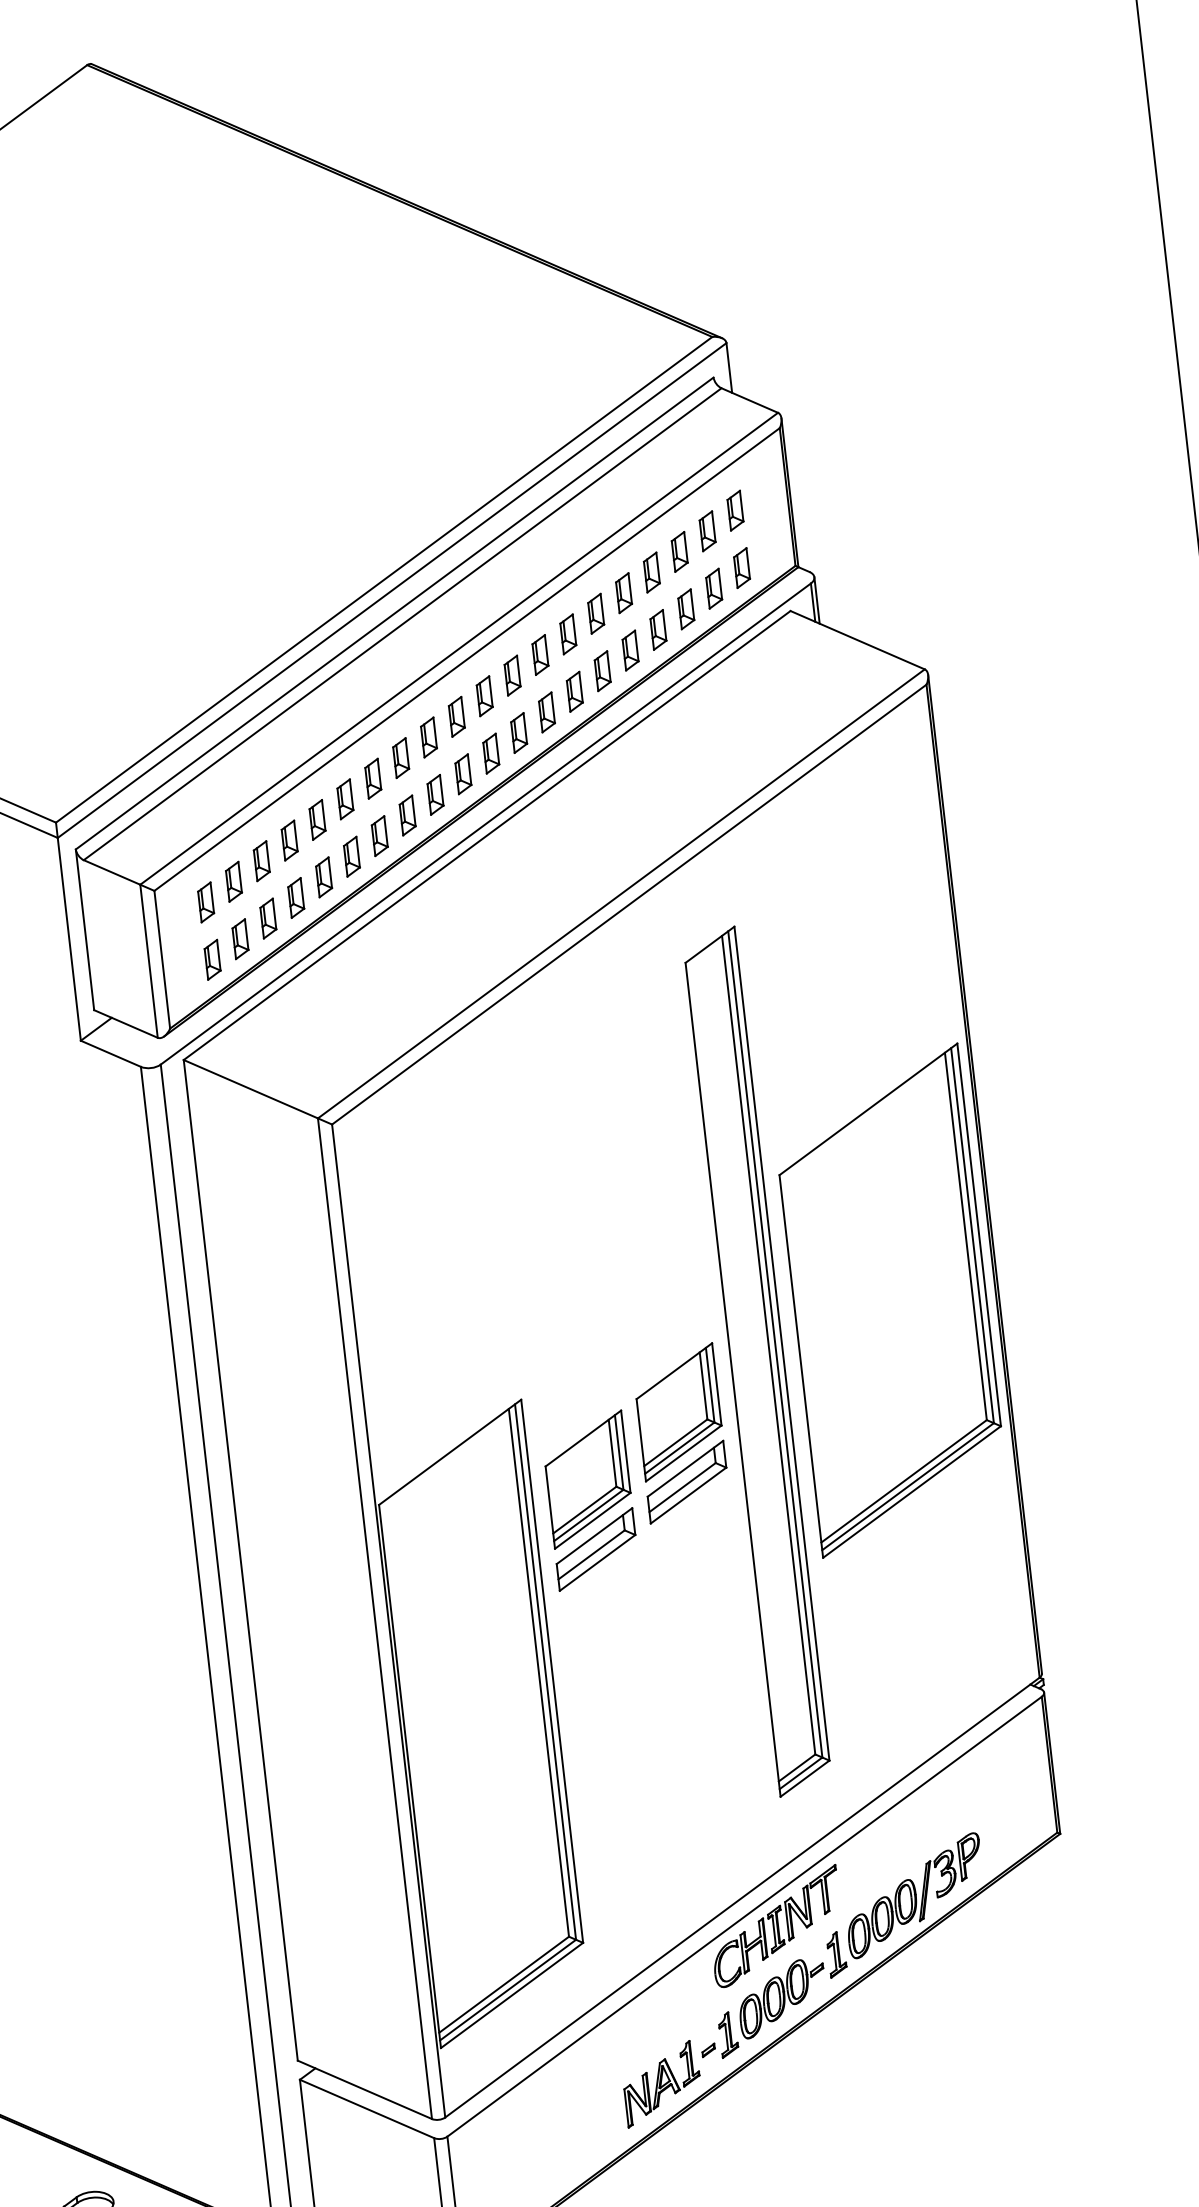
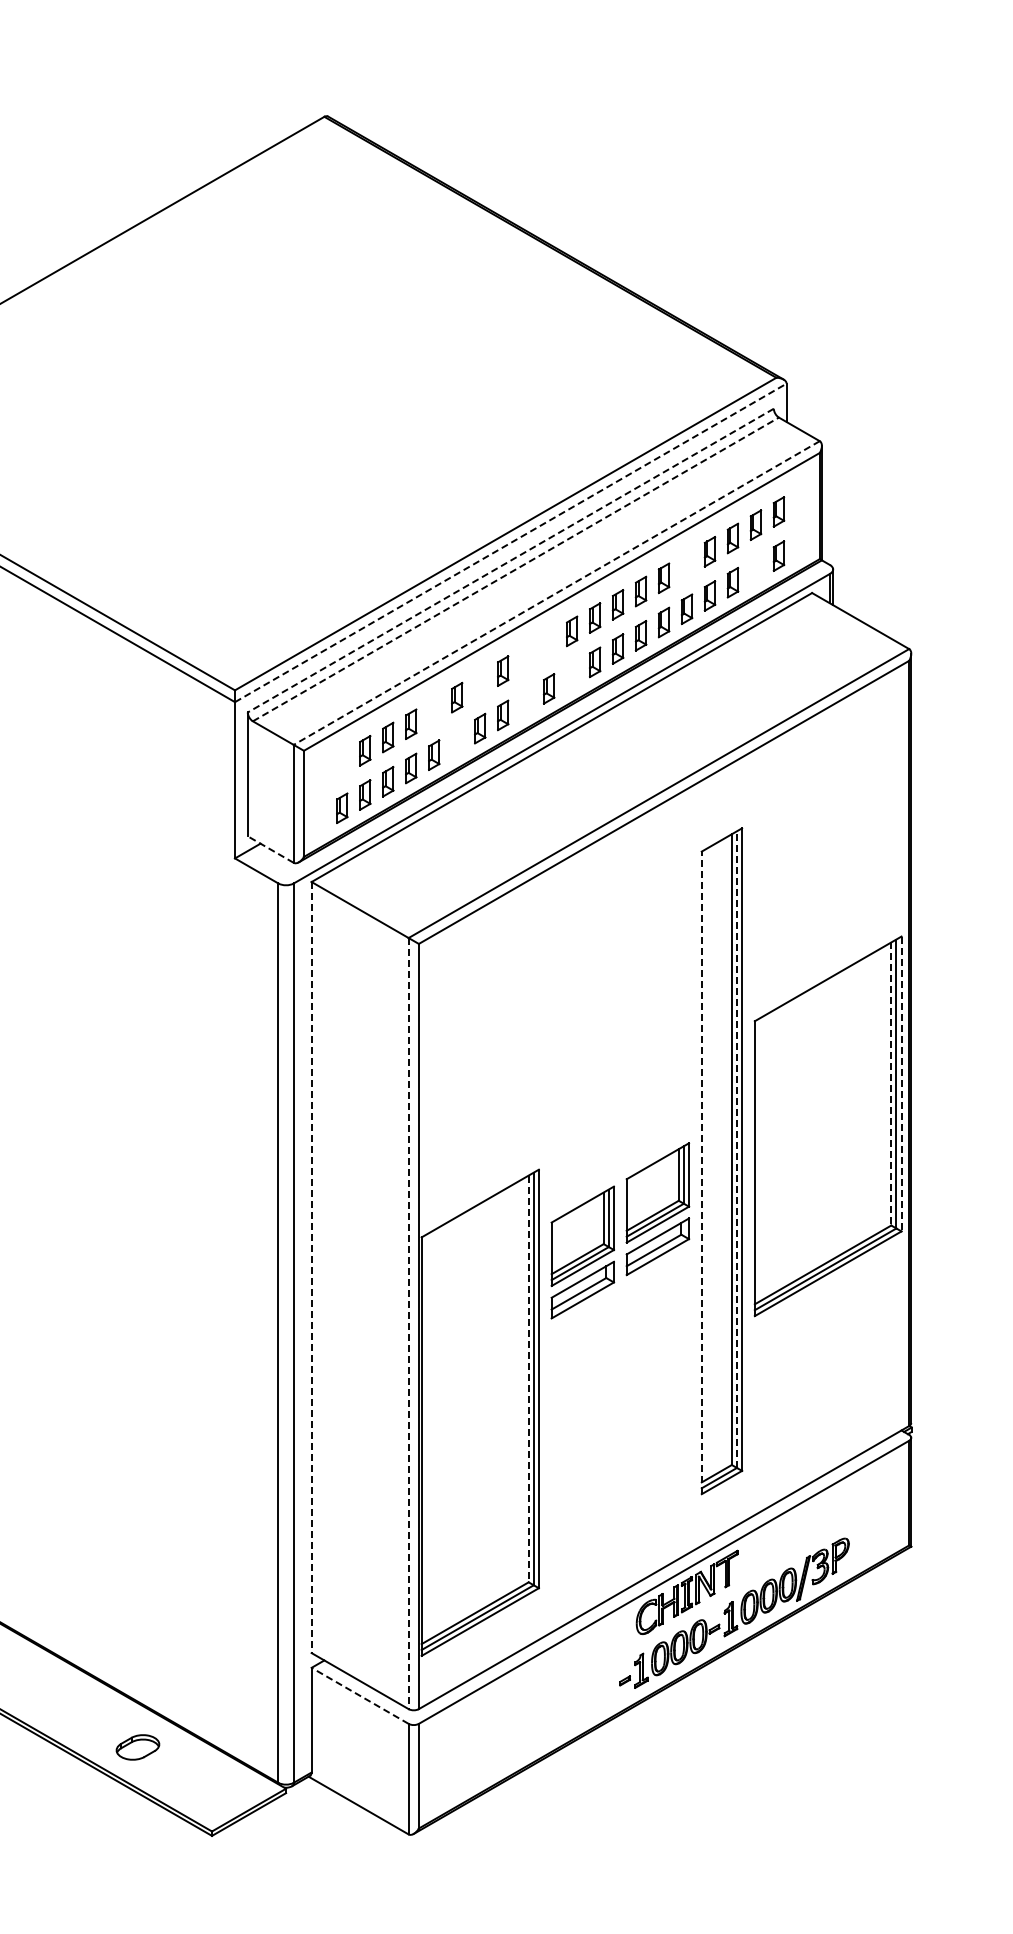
part: (713, 588) -> (755, 569), removed
line: (392, 589) -> (511, 542), solid -> dashed
part: (623, 592) -> (686, 564), removed
line: (394, 613) -> (510, 560), solid -> dashed
line: (402, 624) -> (515, 569), solid -> dashed
line: (458, 649) -> (556, 593), solid -> dashed
part: (457, 716) -> (549, 644), removed
part: (429, 736) -> (526, 657), removed
part: (491, 753) -> (572, 675), removed
part: (373, 778) -> (480, 684), removed
part: (435, 793) -> (526, 701), removed
part: (317, 819) -> (434, 710), removed
part: (352, 856) -> (457, 741), removed
part: (206, 901) -> (342, 763), removed
line: (125, 1023) -> (270, 849), solid -> dashed
line: (979, 1235) -> (901, 1084), solid -> dashed
line: (966, 1237) -> (891, 1084), solid -> dashed
line: (774, 1344) -> (736, 1149), solid -> dashed
line: (732, 1379) -> (701, 1172), solid -> dashed
line: (240, 1560) -> (311, 1267), solid -> dashed
line: (374, 1618) -> (408, 1323), solid -> dashed
line: (538, 1673) -> (528, 1379), solid -> dashed
part: (661, 2084) -> (586, 1702), removed
line: (366, 2108) -> (359, 1695), solid -> dashed

